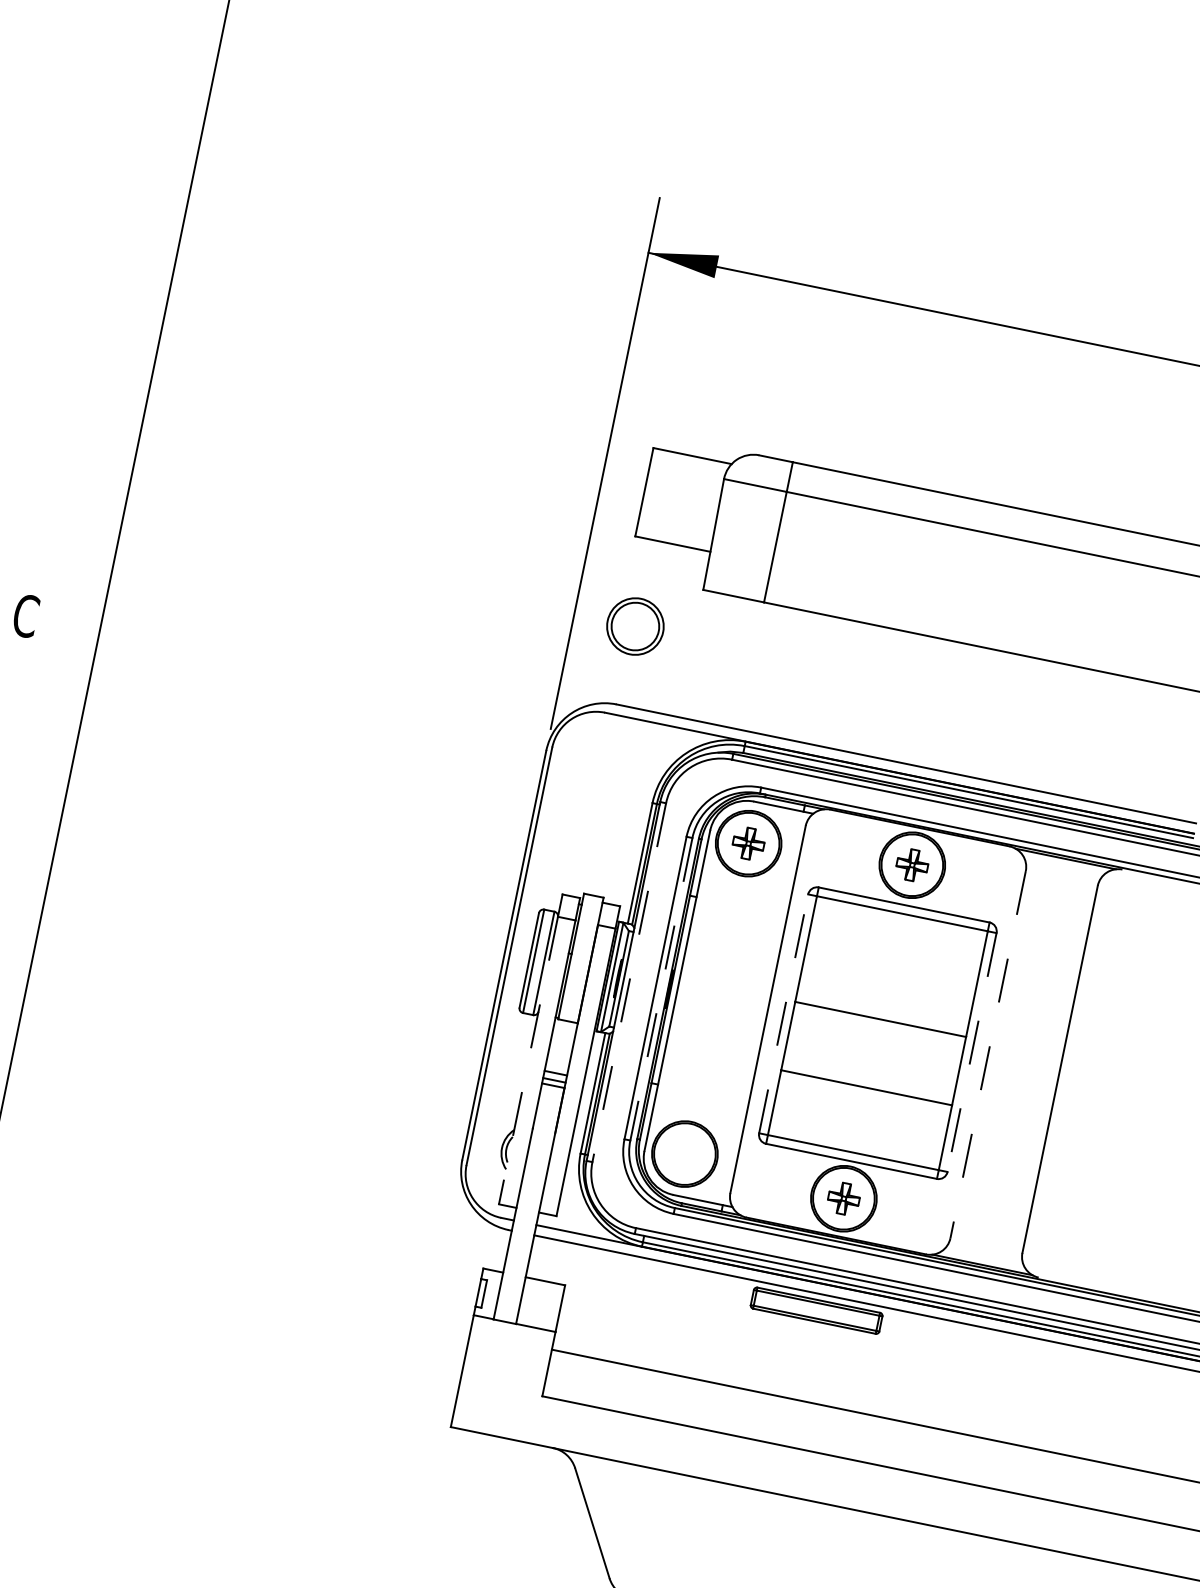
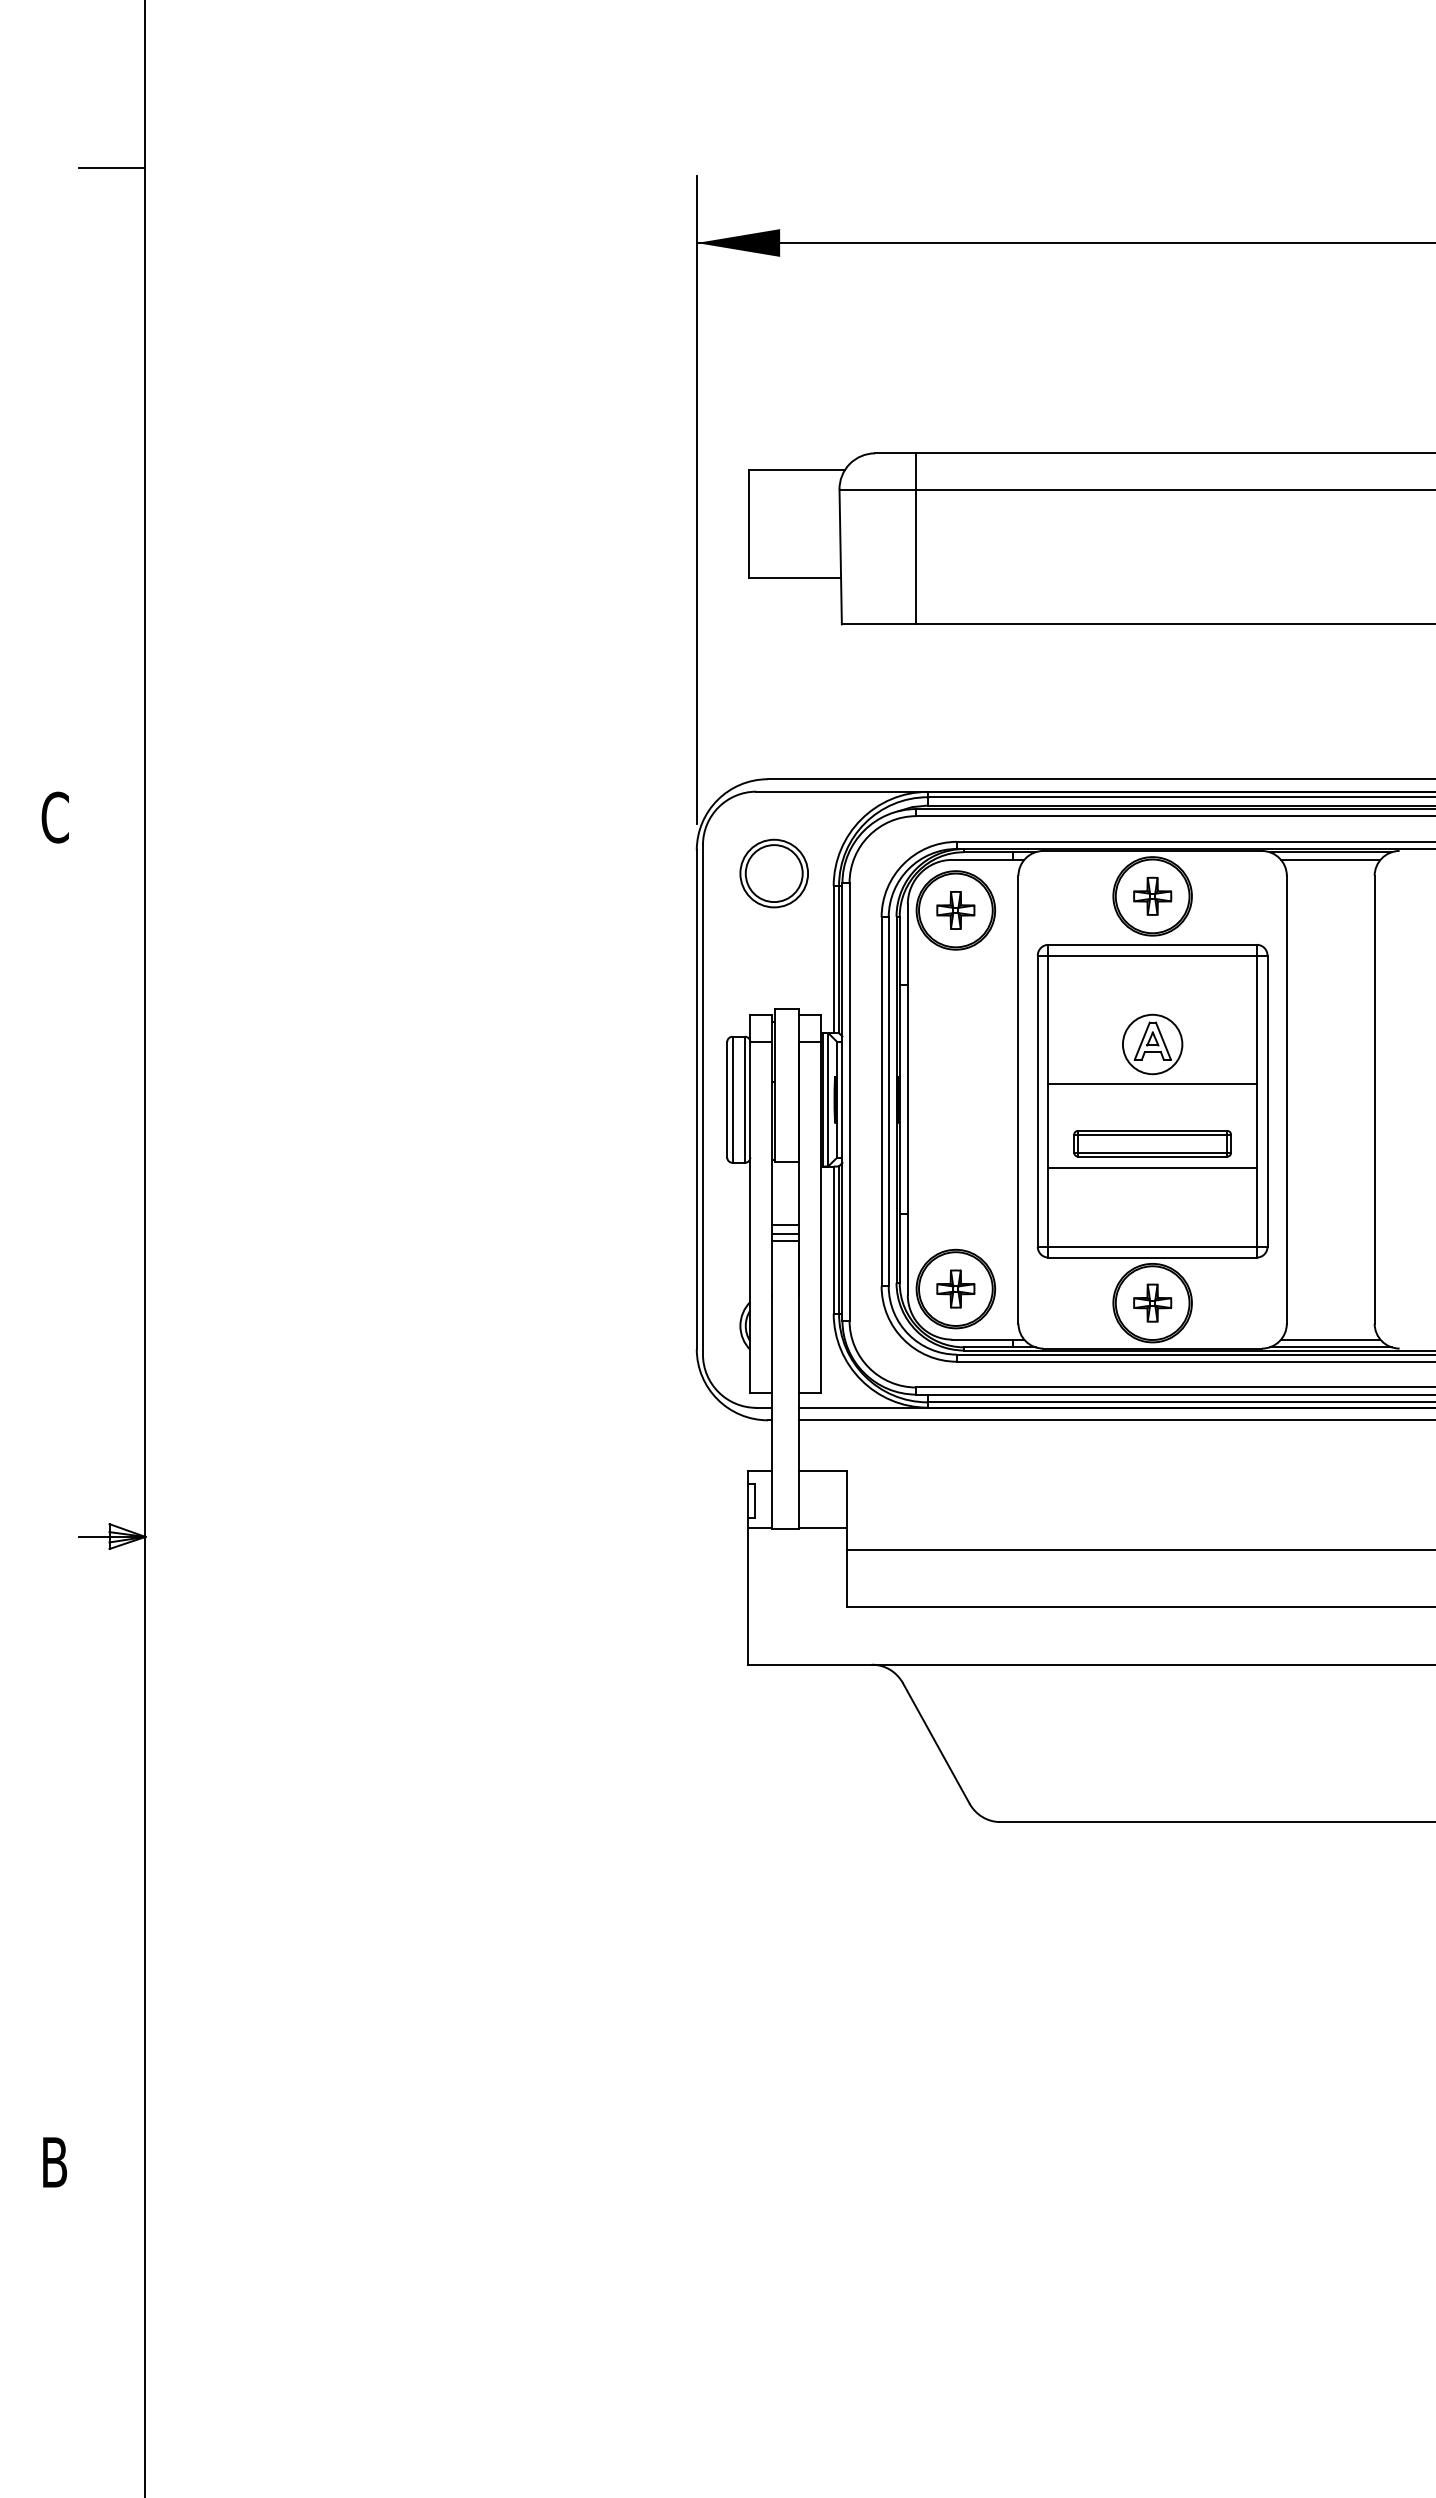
line: (181, 92) -> (111, 167), added
part: (634, 626) -> (773, 873), moved
line: (1064, 864) -> (1330, 859), added
line: (629, 982) -> (849, 1101), dashed -> solid
part: (887, 986) -> (1152, 1044), added
line: (661, 989) -> (888, 1102), dashed -> solid
line: (783, 1014) -> (1037, 1101), dashed -> solid
line: (971, 1052) -> (1267, 1101), dashed -> solid
line: (987, 1054) -> (1286, 1099), dashed -> solid
line: (528, 1060) -> (750, 1217), dashed -> solid
part: (684, 1153) -> (955, 1288), added
line: (983, 1258) -> (1330, 1339), added
part: (816, 1310) -> (1152, 1143), moved

